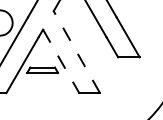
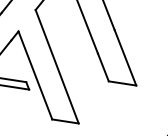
line: (76, 51) -> (56, 65), dashed -> solid
line: (61, 61) -> (35, 75), dashed -> solid

